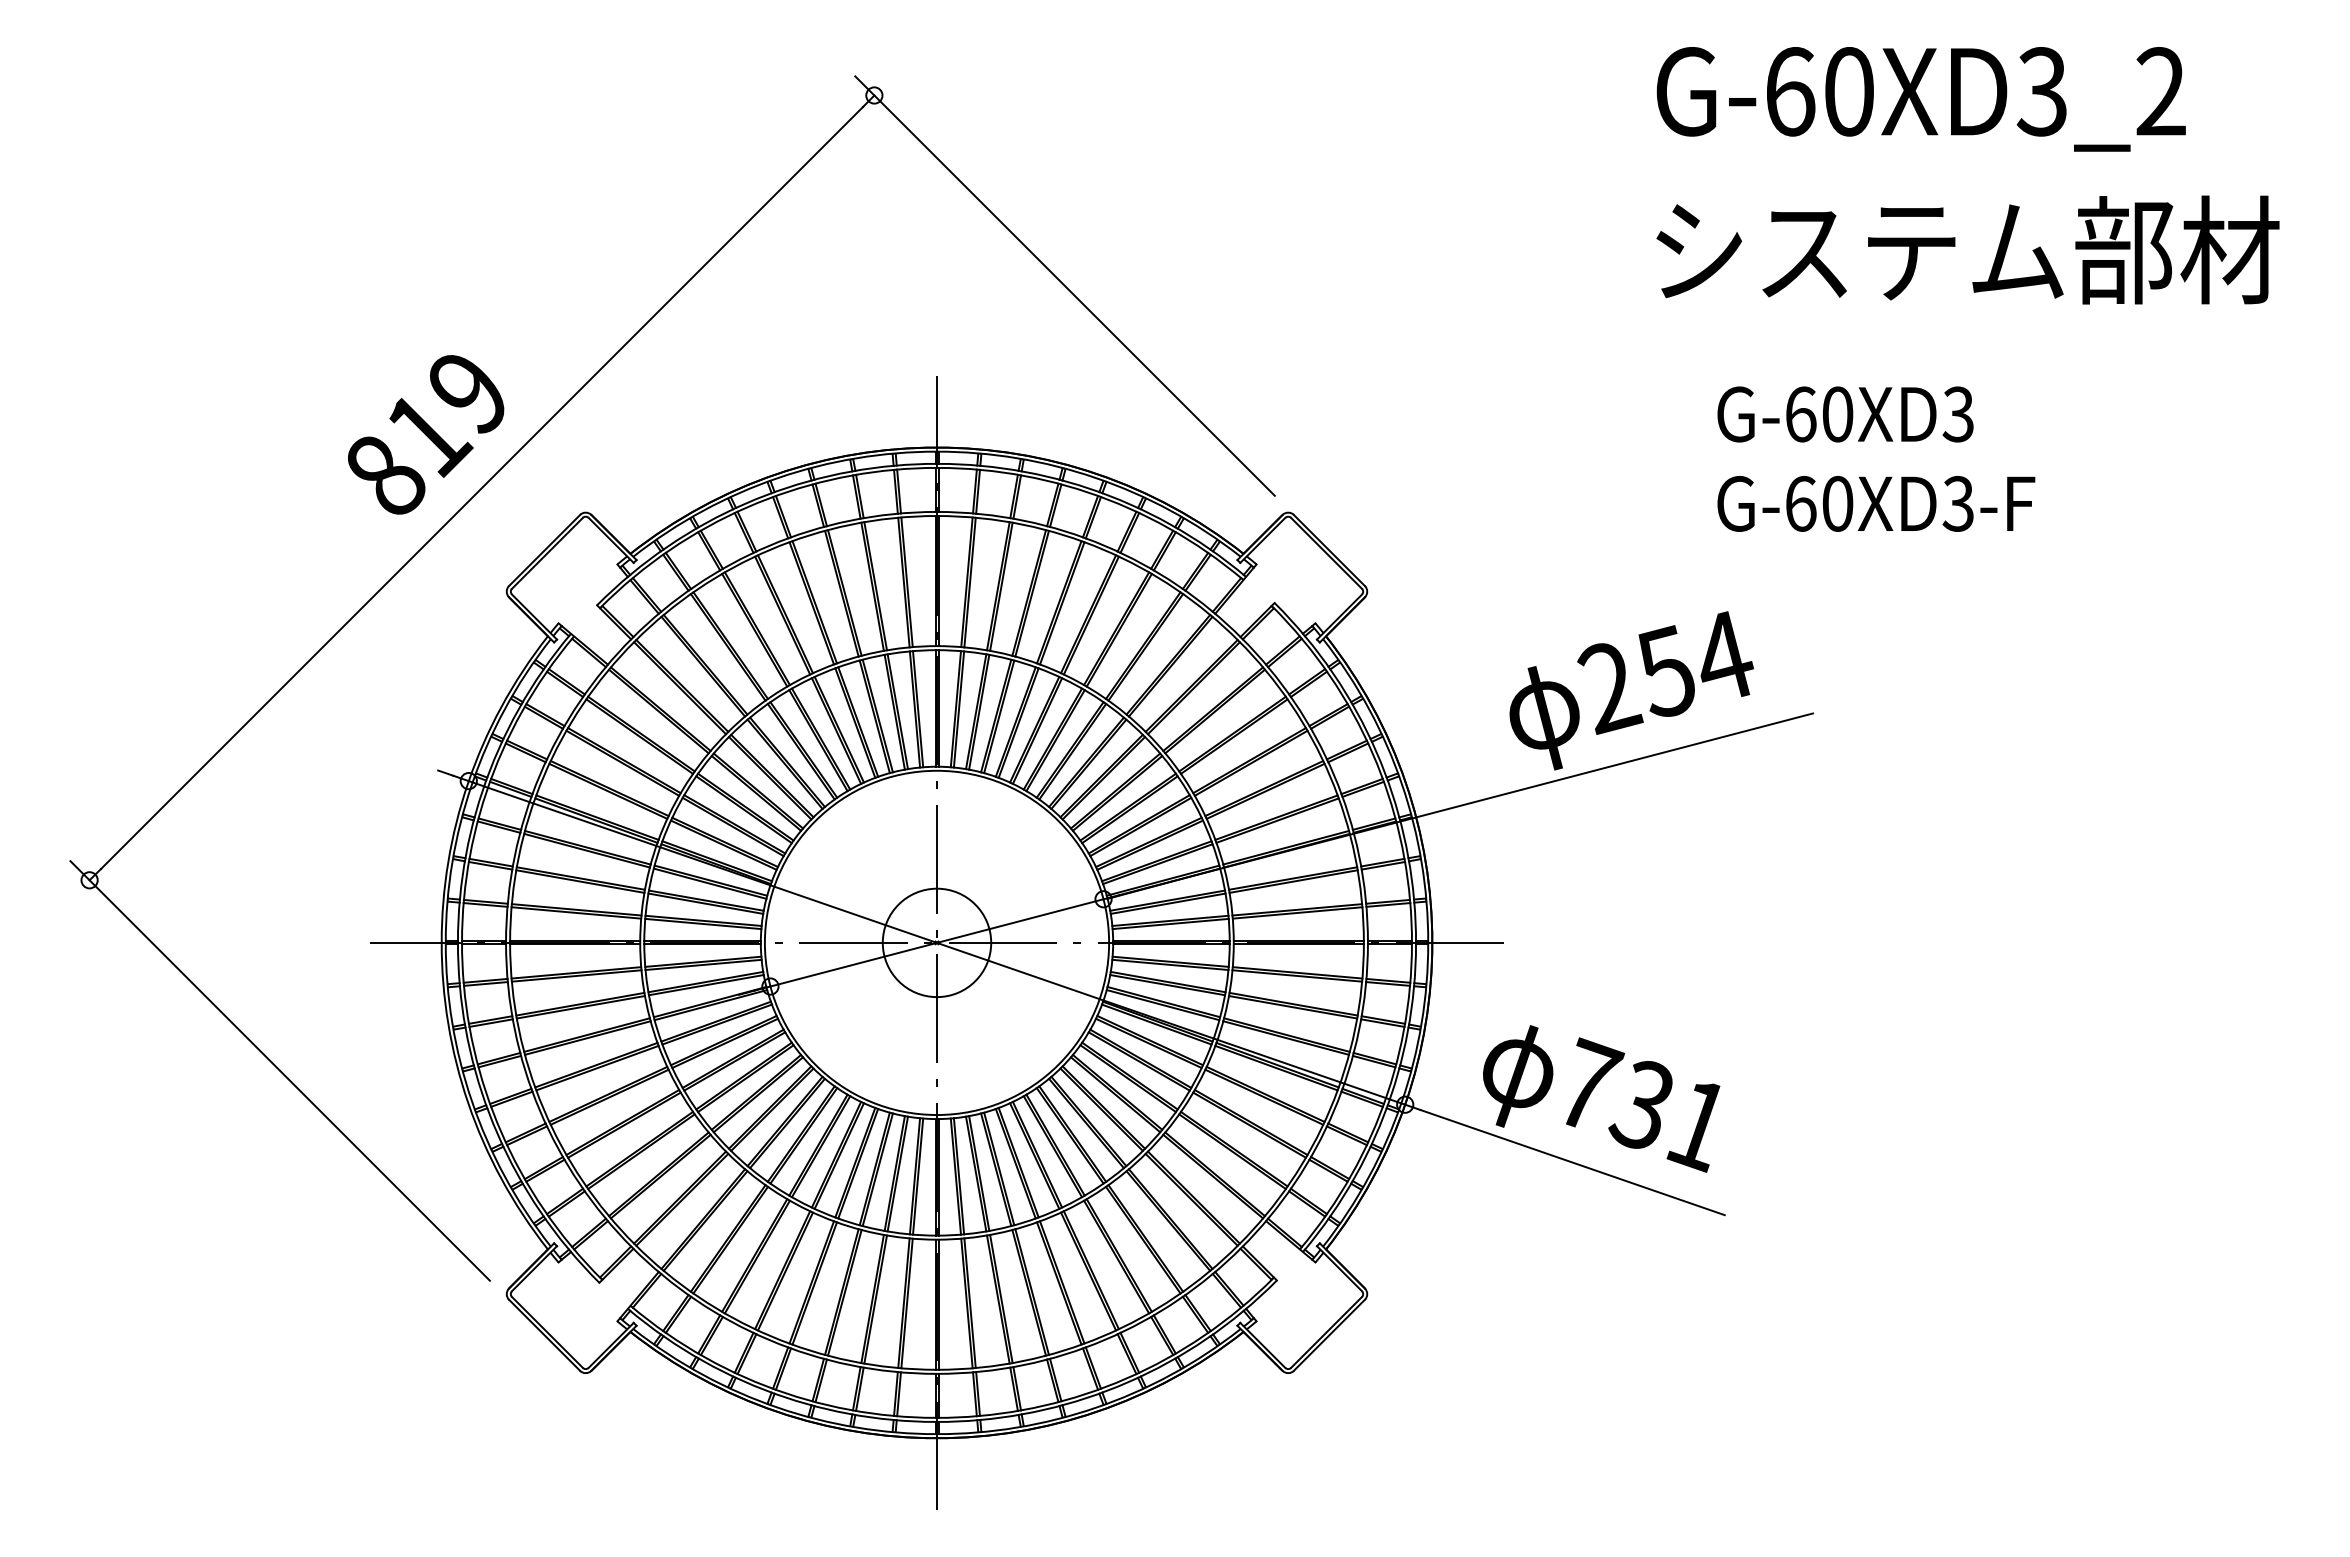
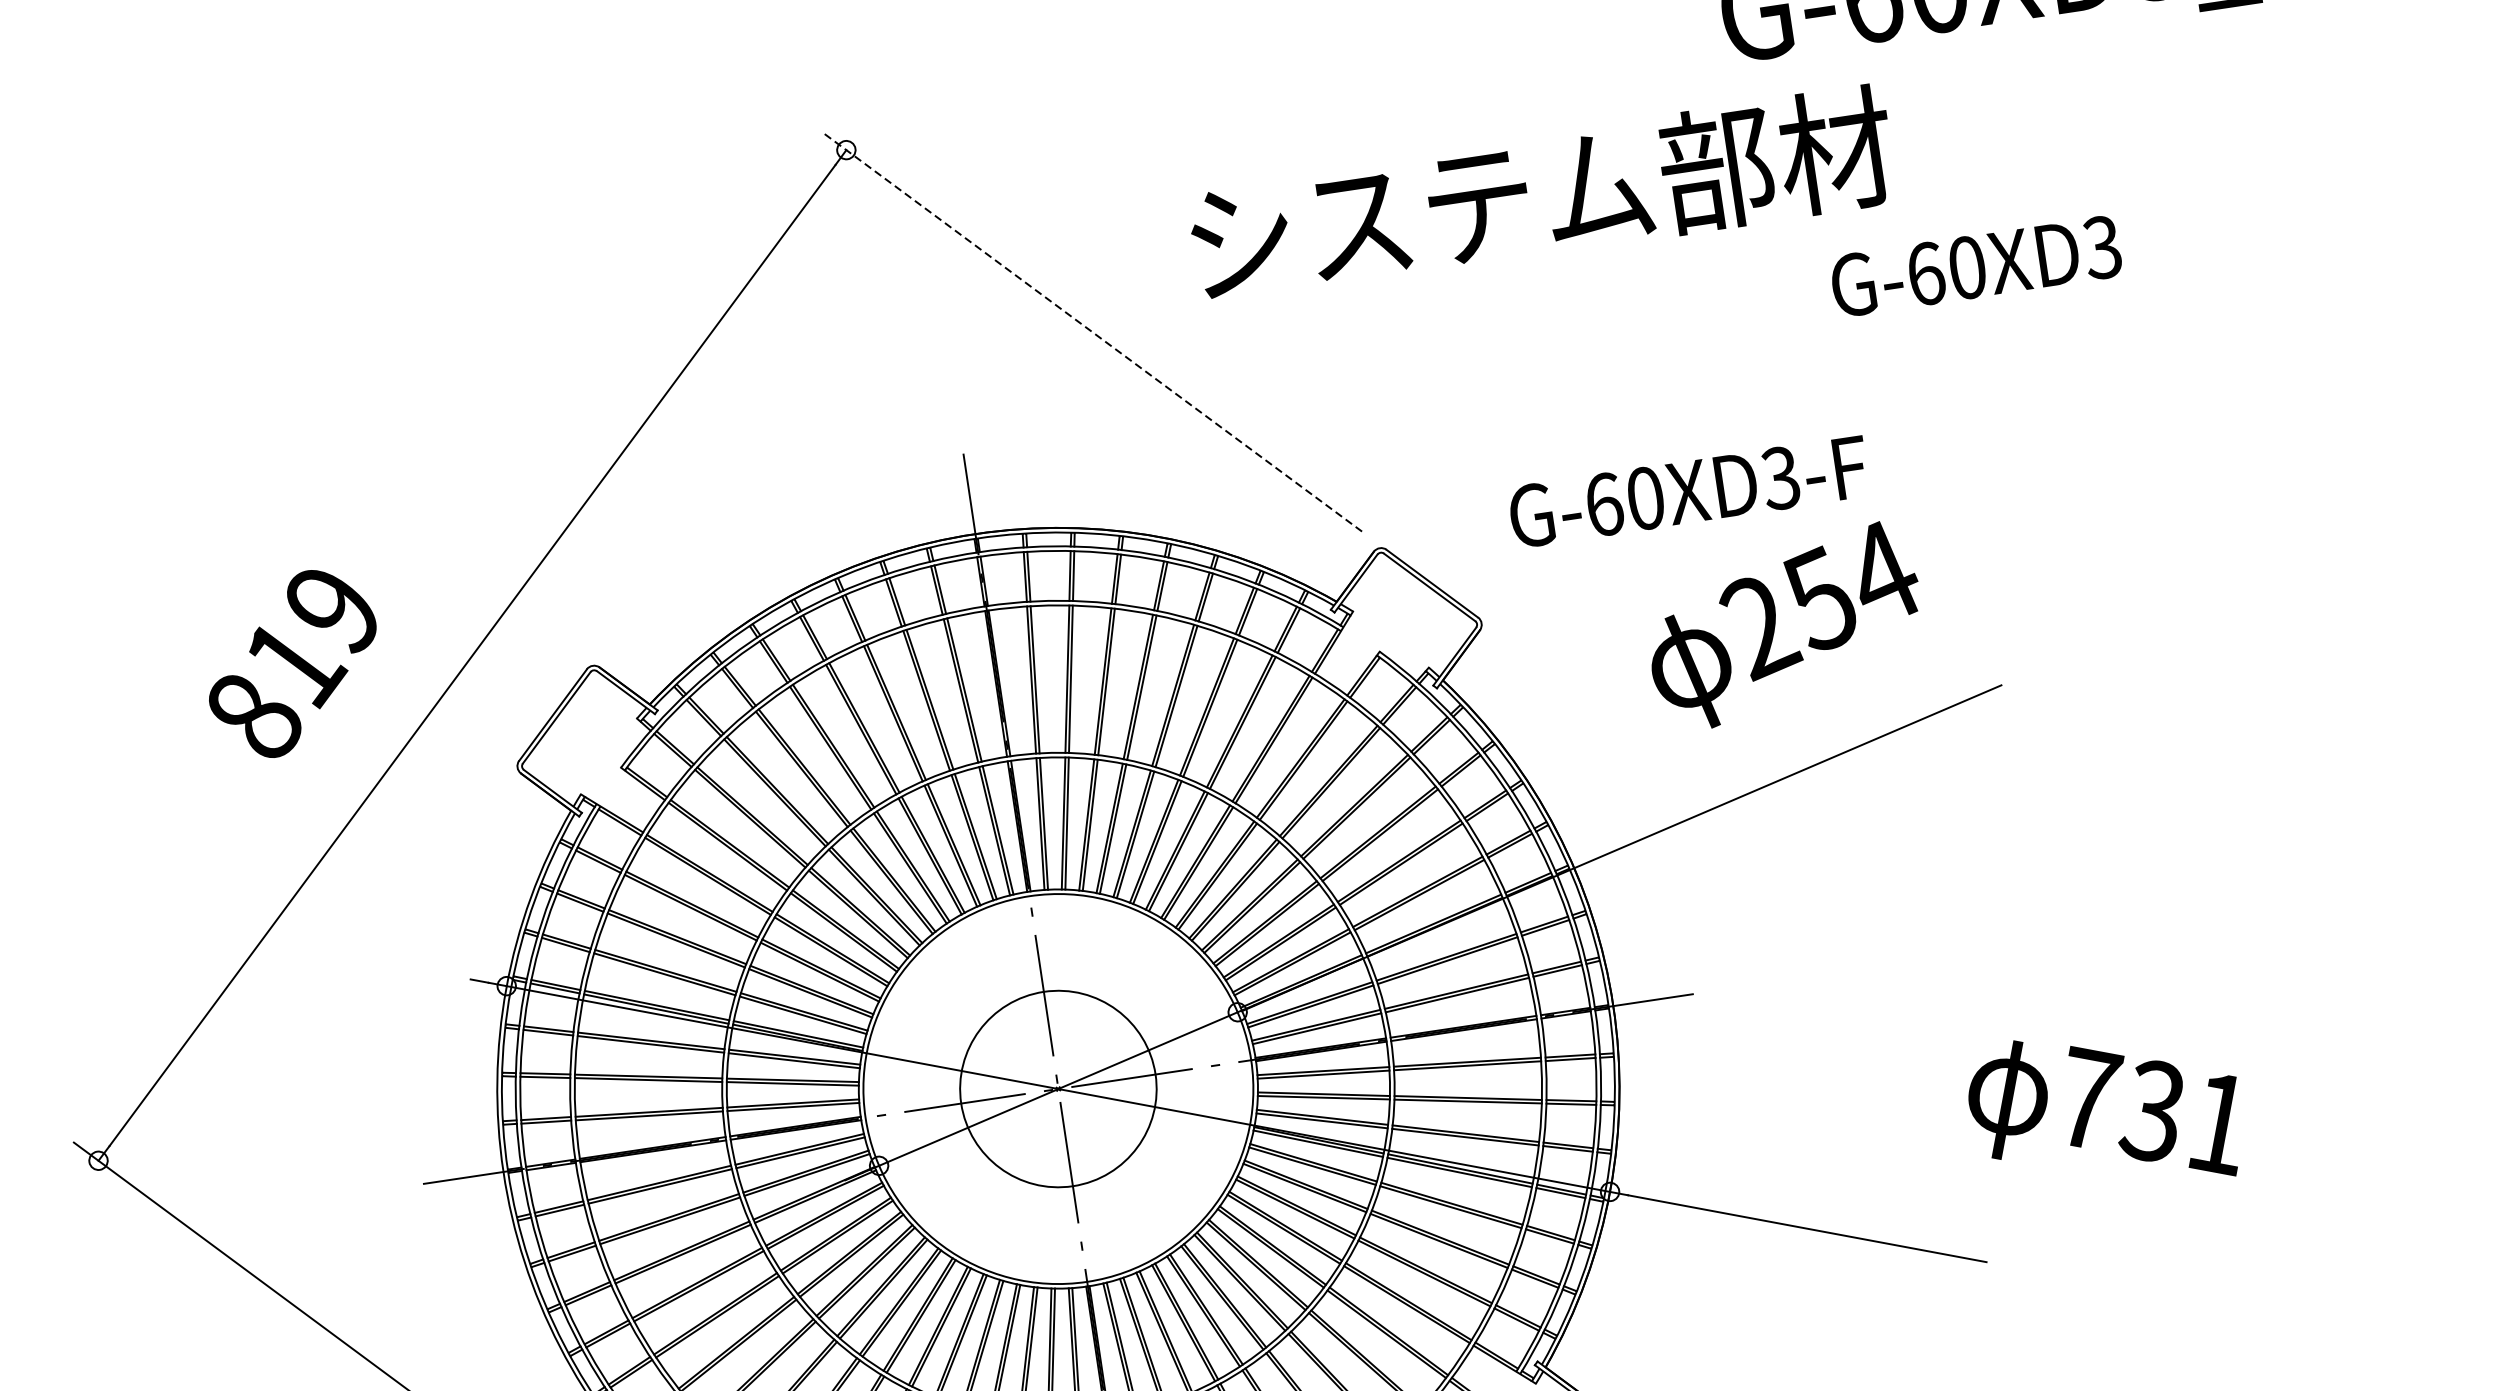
text: (1967, 249) -> (1541, 194), moved
line: (1065, 286) -> (1092, 332), solid -> dashed
text: (1845, 414) -> (1976, 266), moved
text: (426, 434) -> (293, 663), moved
text: (1876, 503) -> (1688, 491), moved
text: (1631, 690) -> (1784, 626), moved
circle: (936, 942) -> (1057, 1088), size x1.6
text: (1601, 1098) -> (2105, 1110), moved

